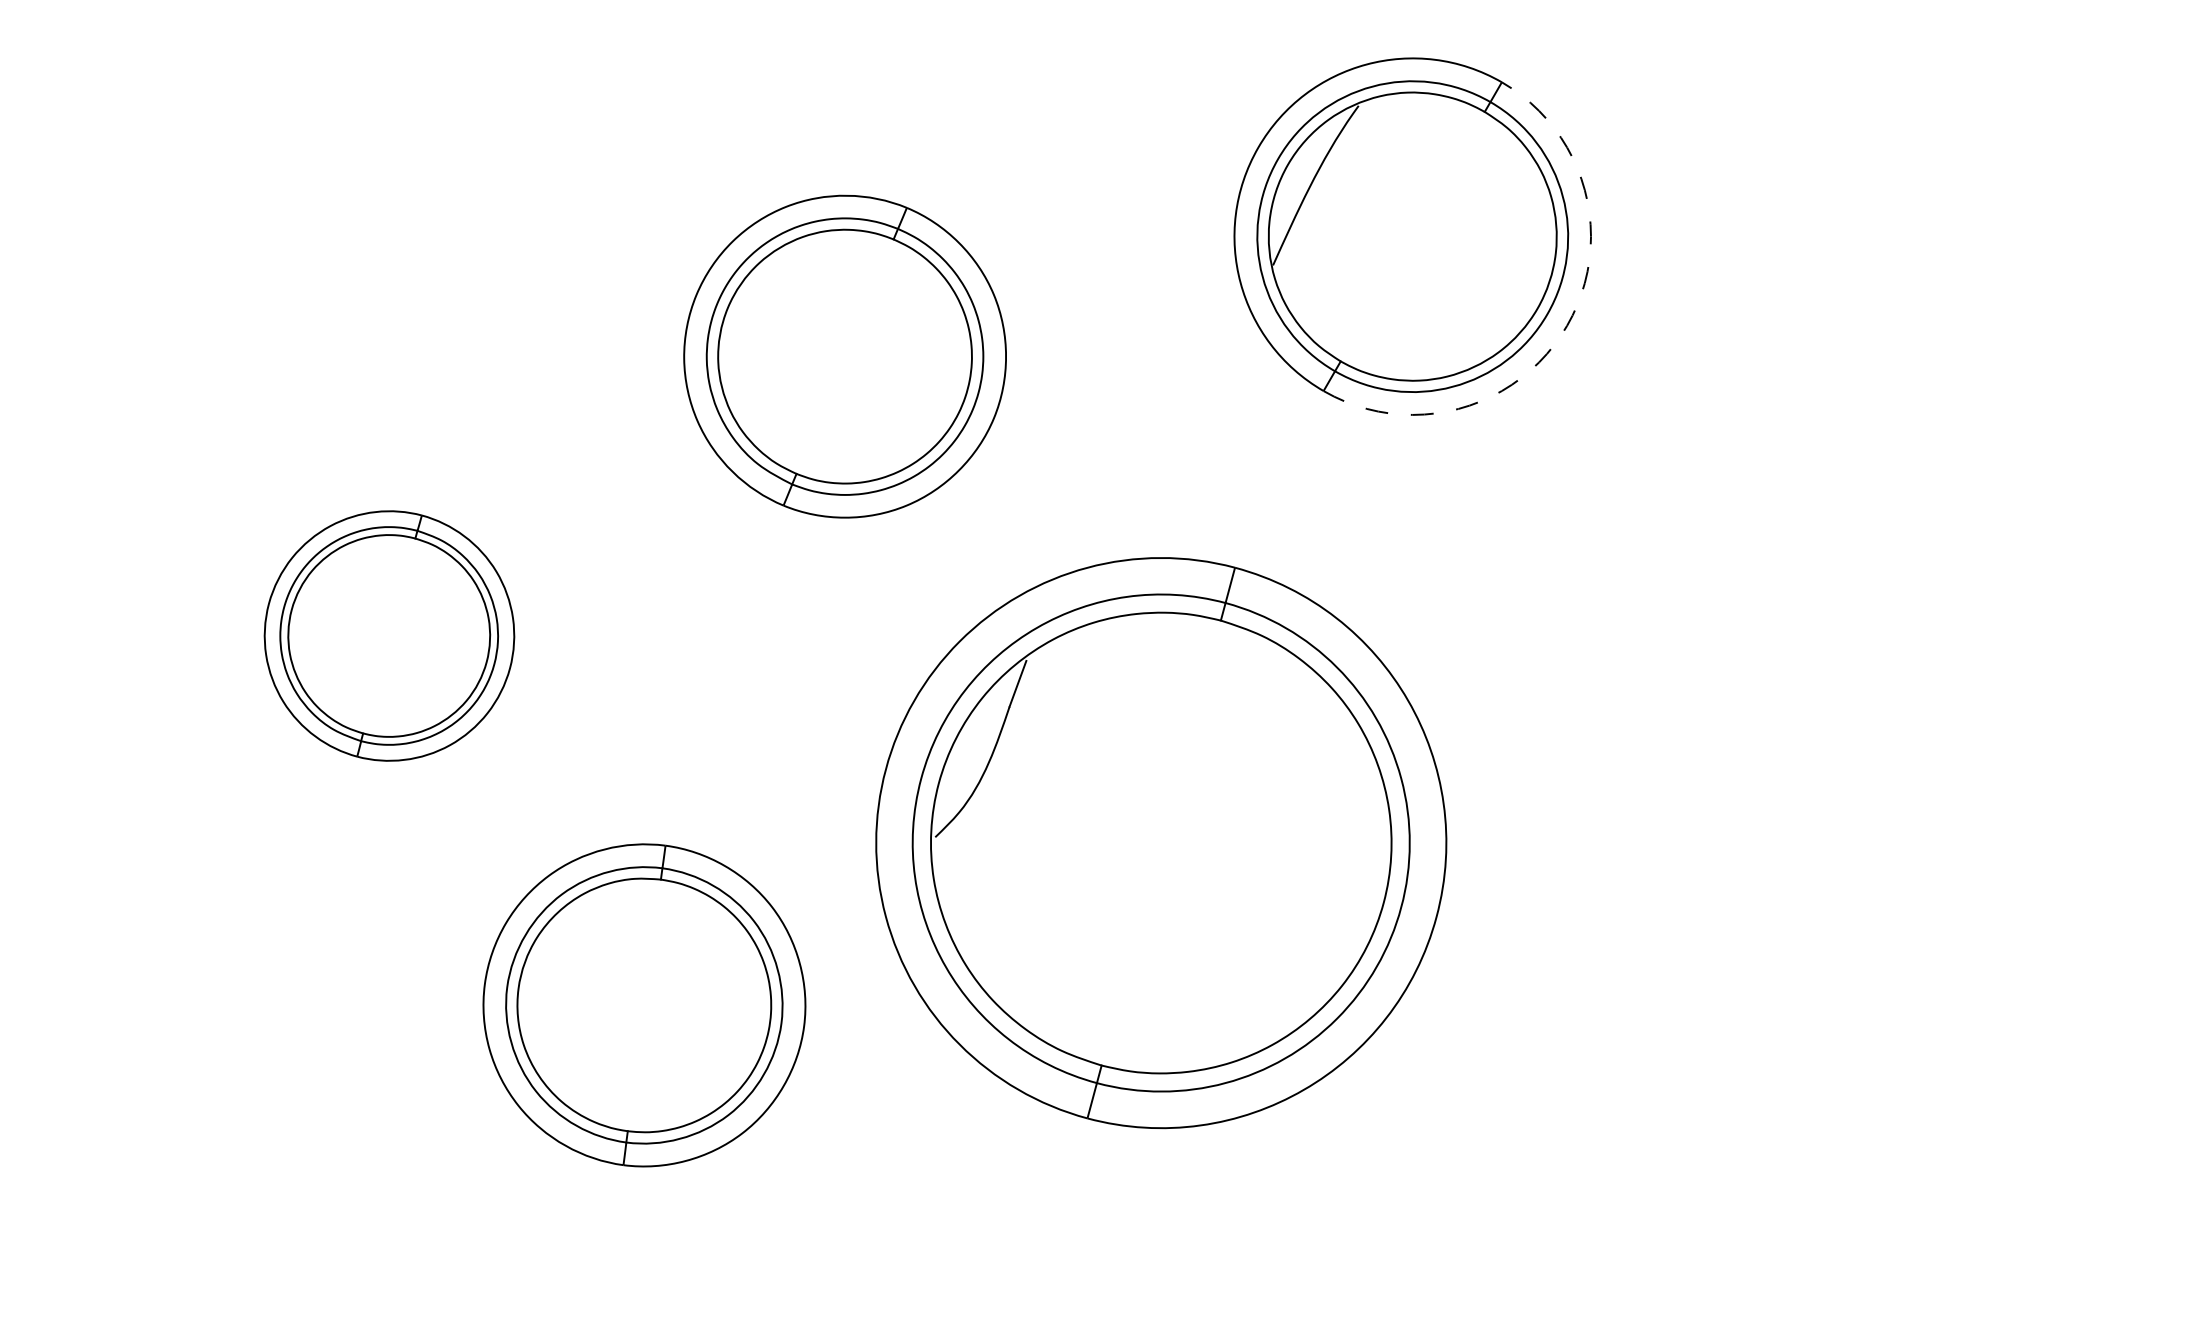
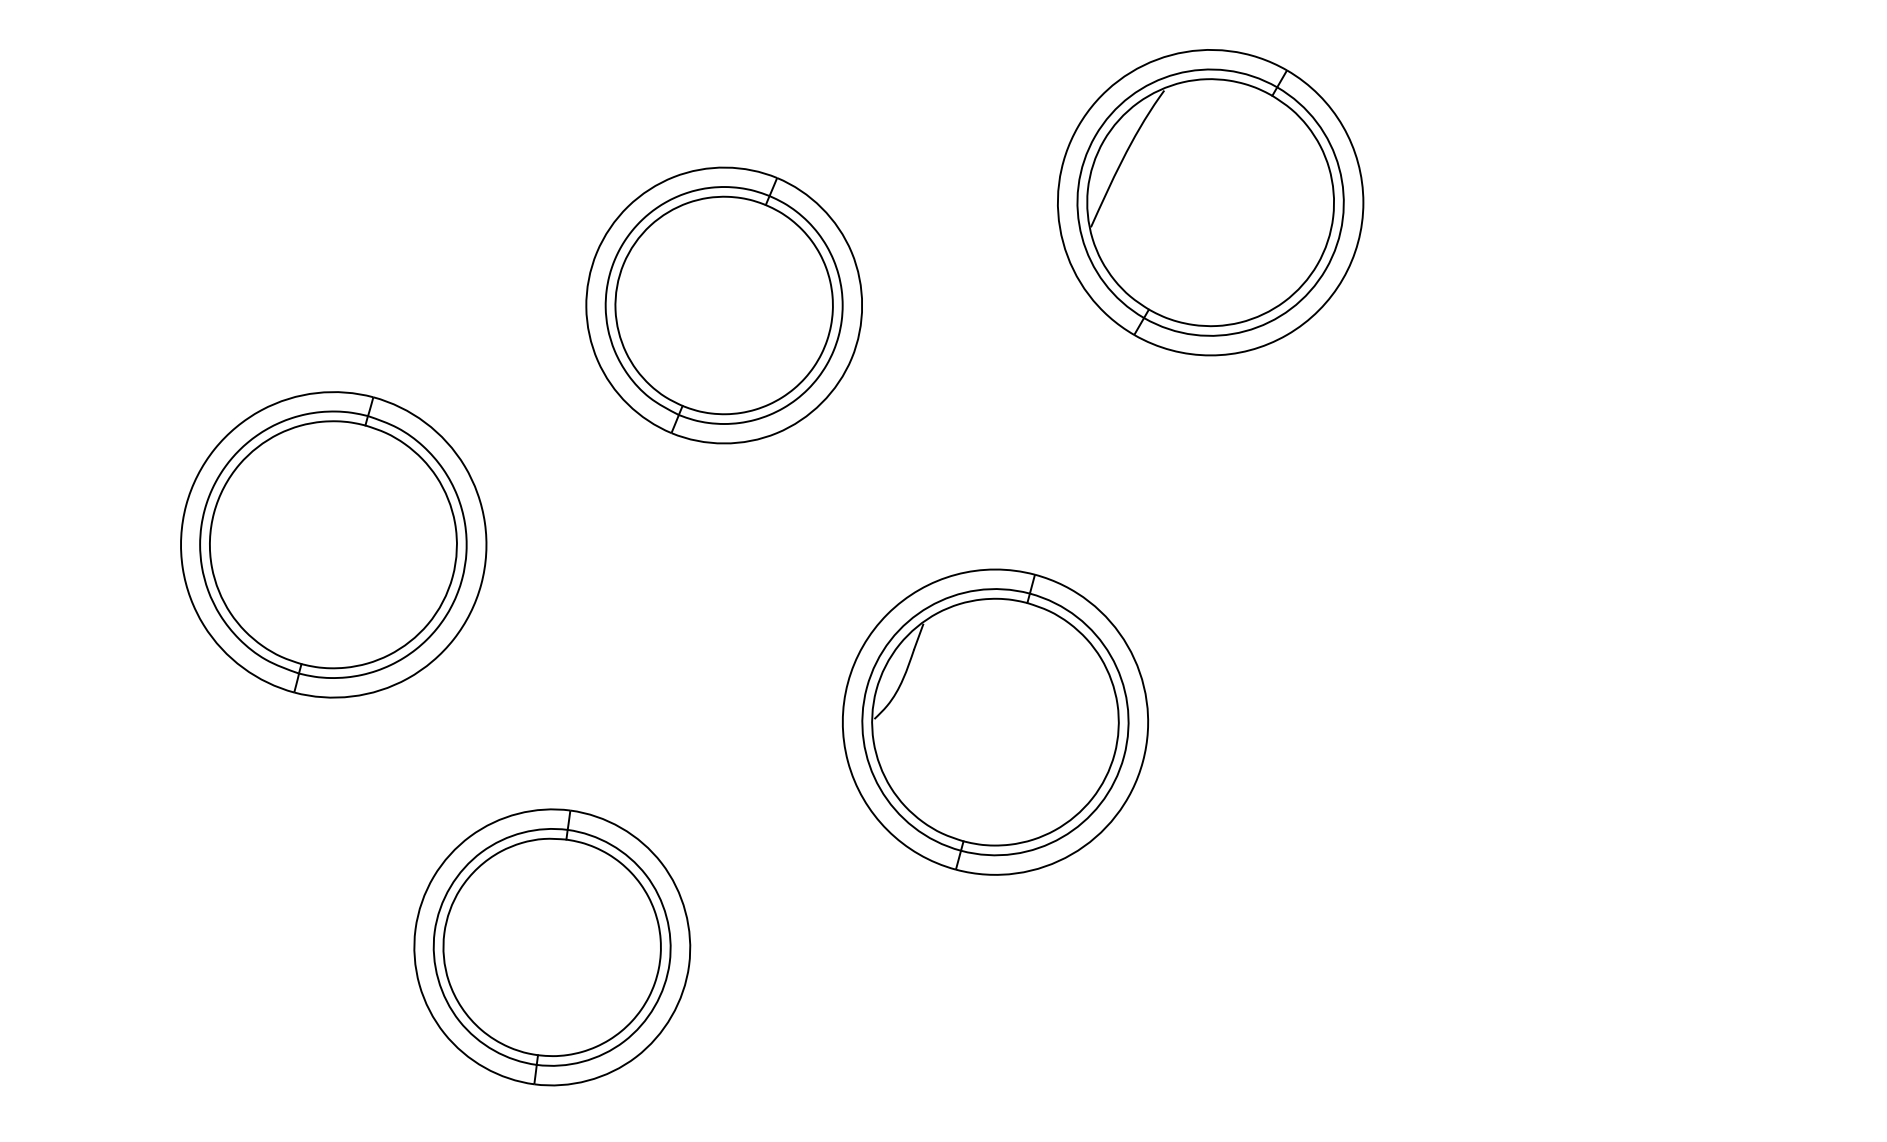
arc: (1566, 326) -> (1342, 279), dashed -> solid
part: (389, 635) -> (333, 544), size x1.43
part: (1161, 842) -> (995, 721), size x0.62
part: (644, 1005) -> (552, 947), moved

